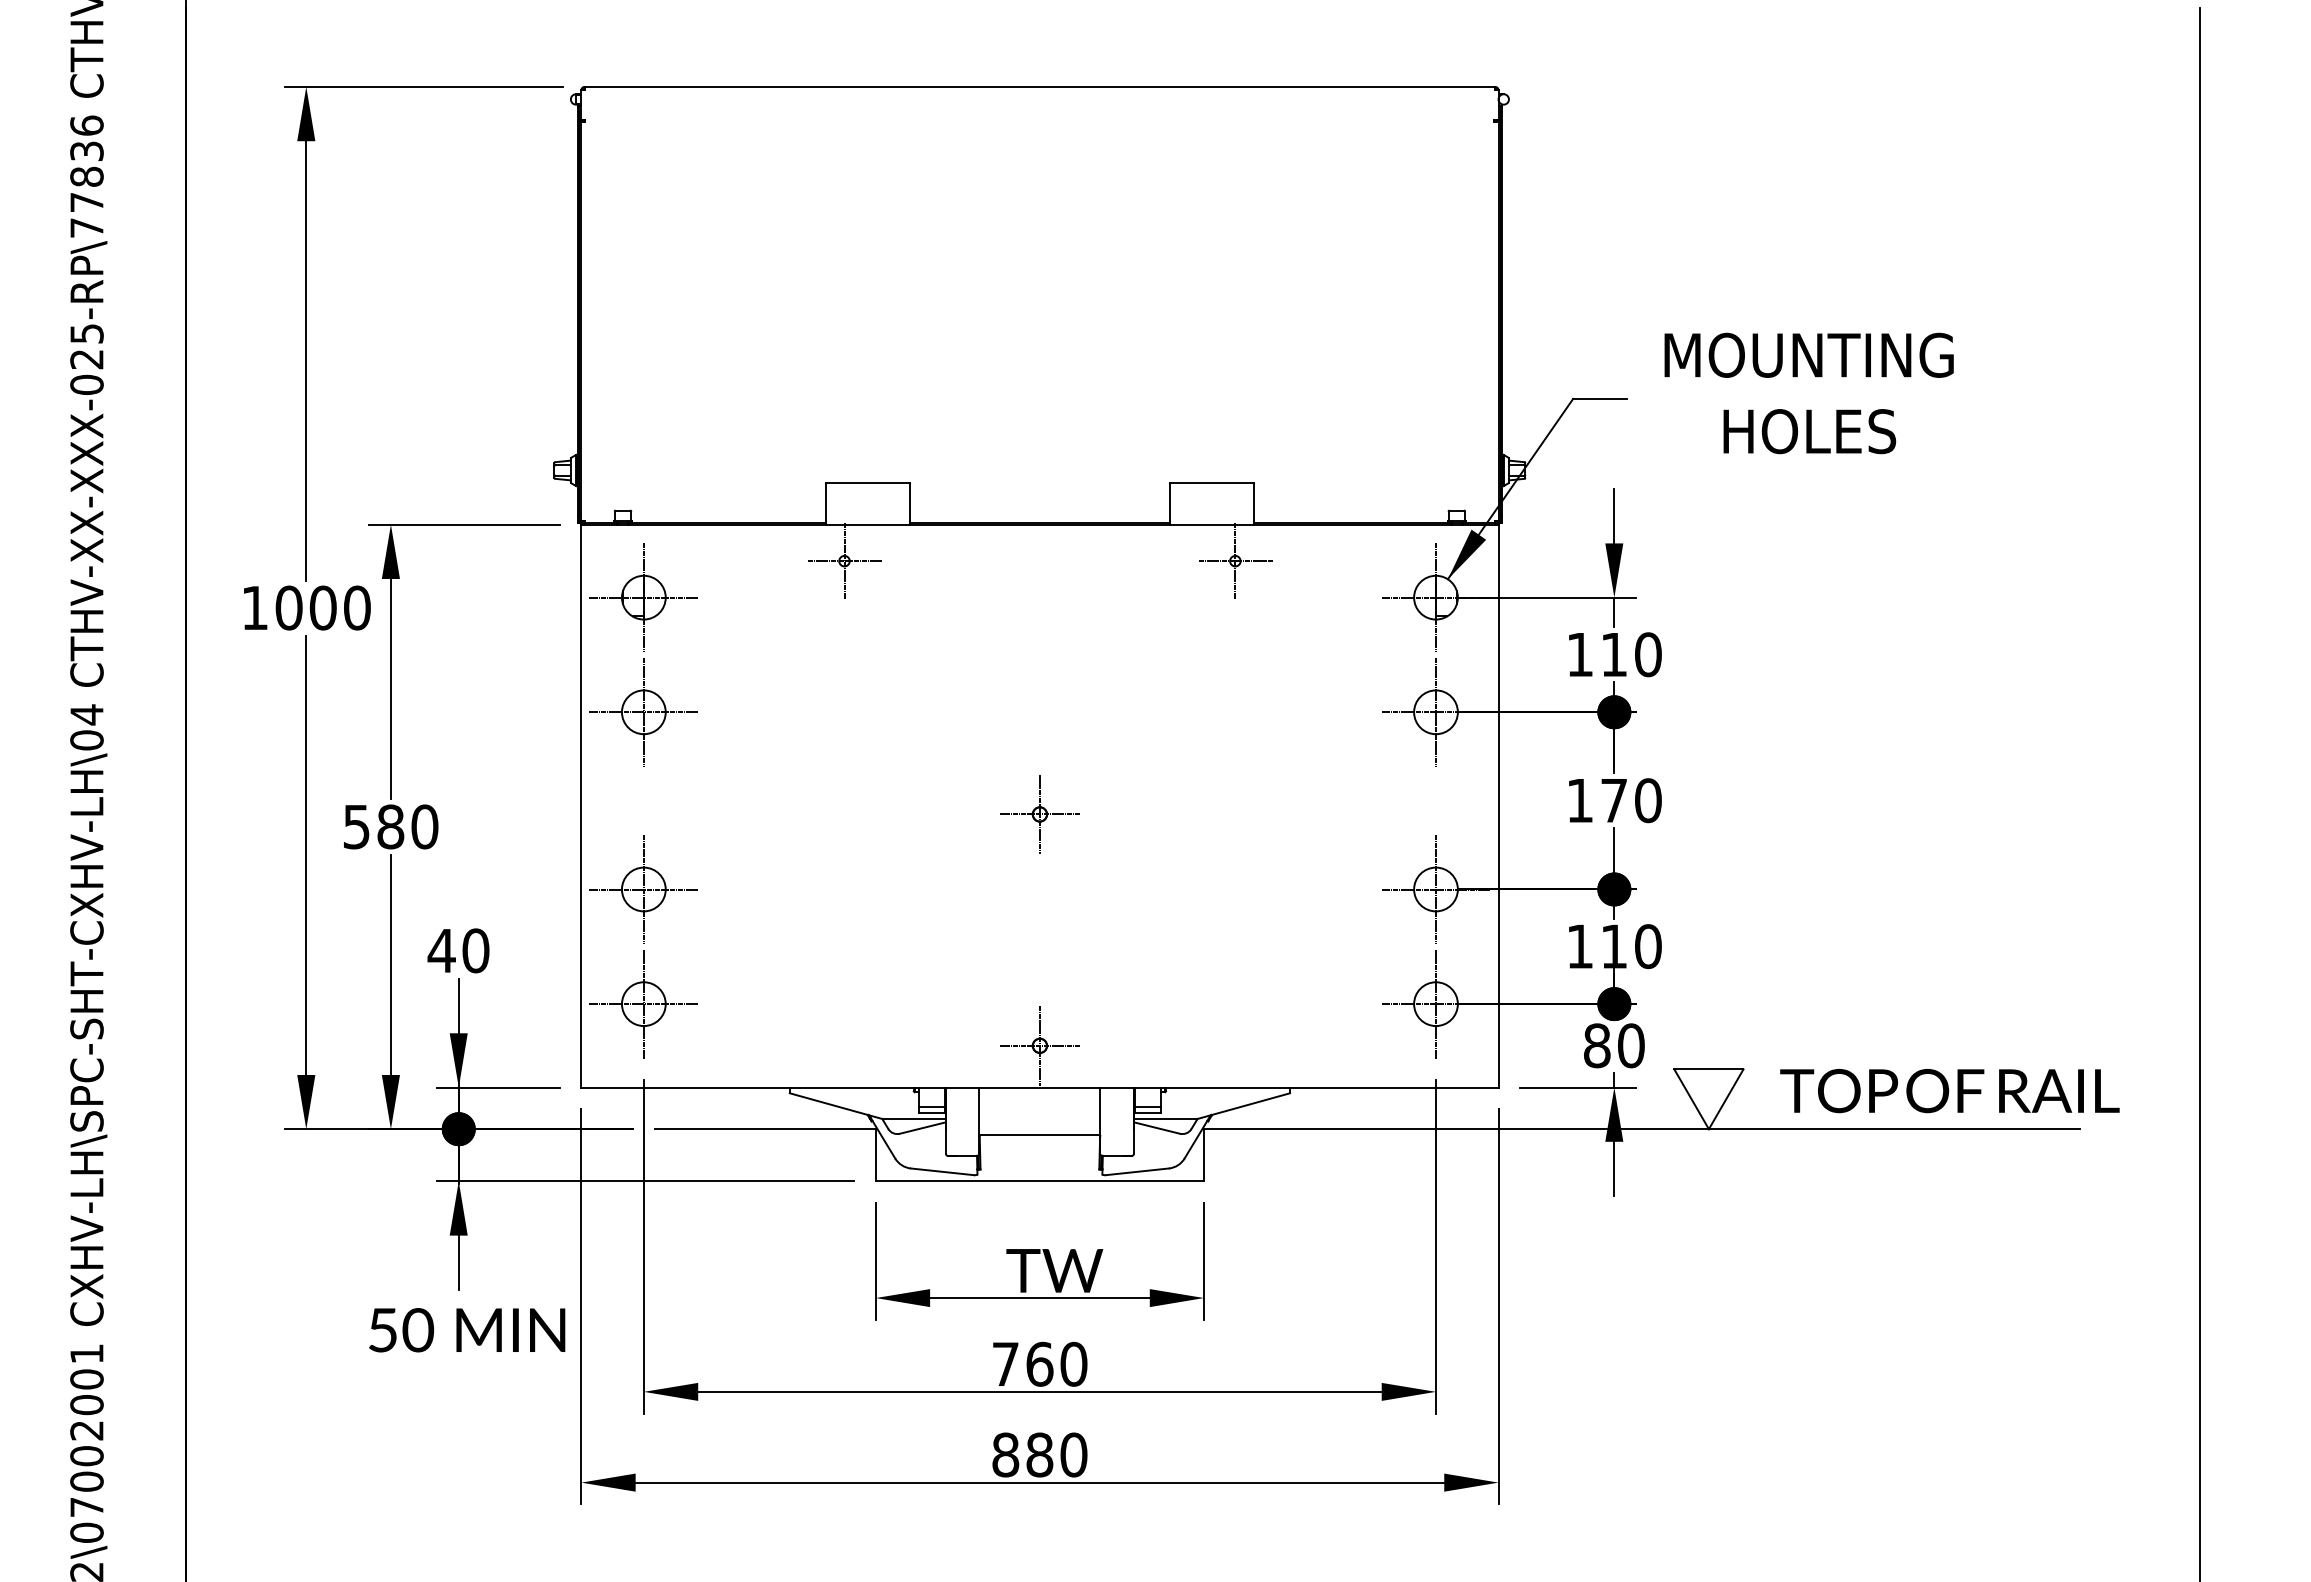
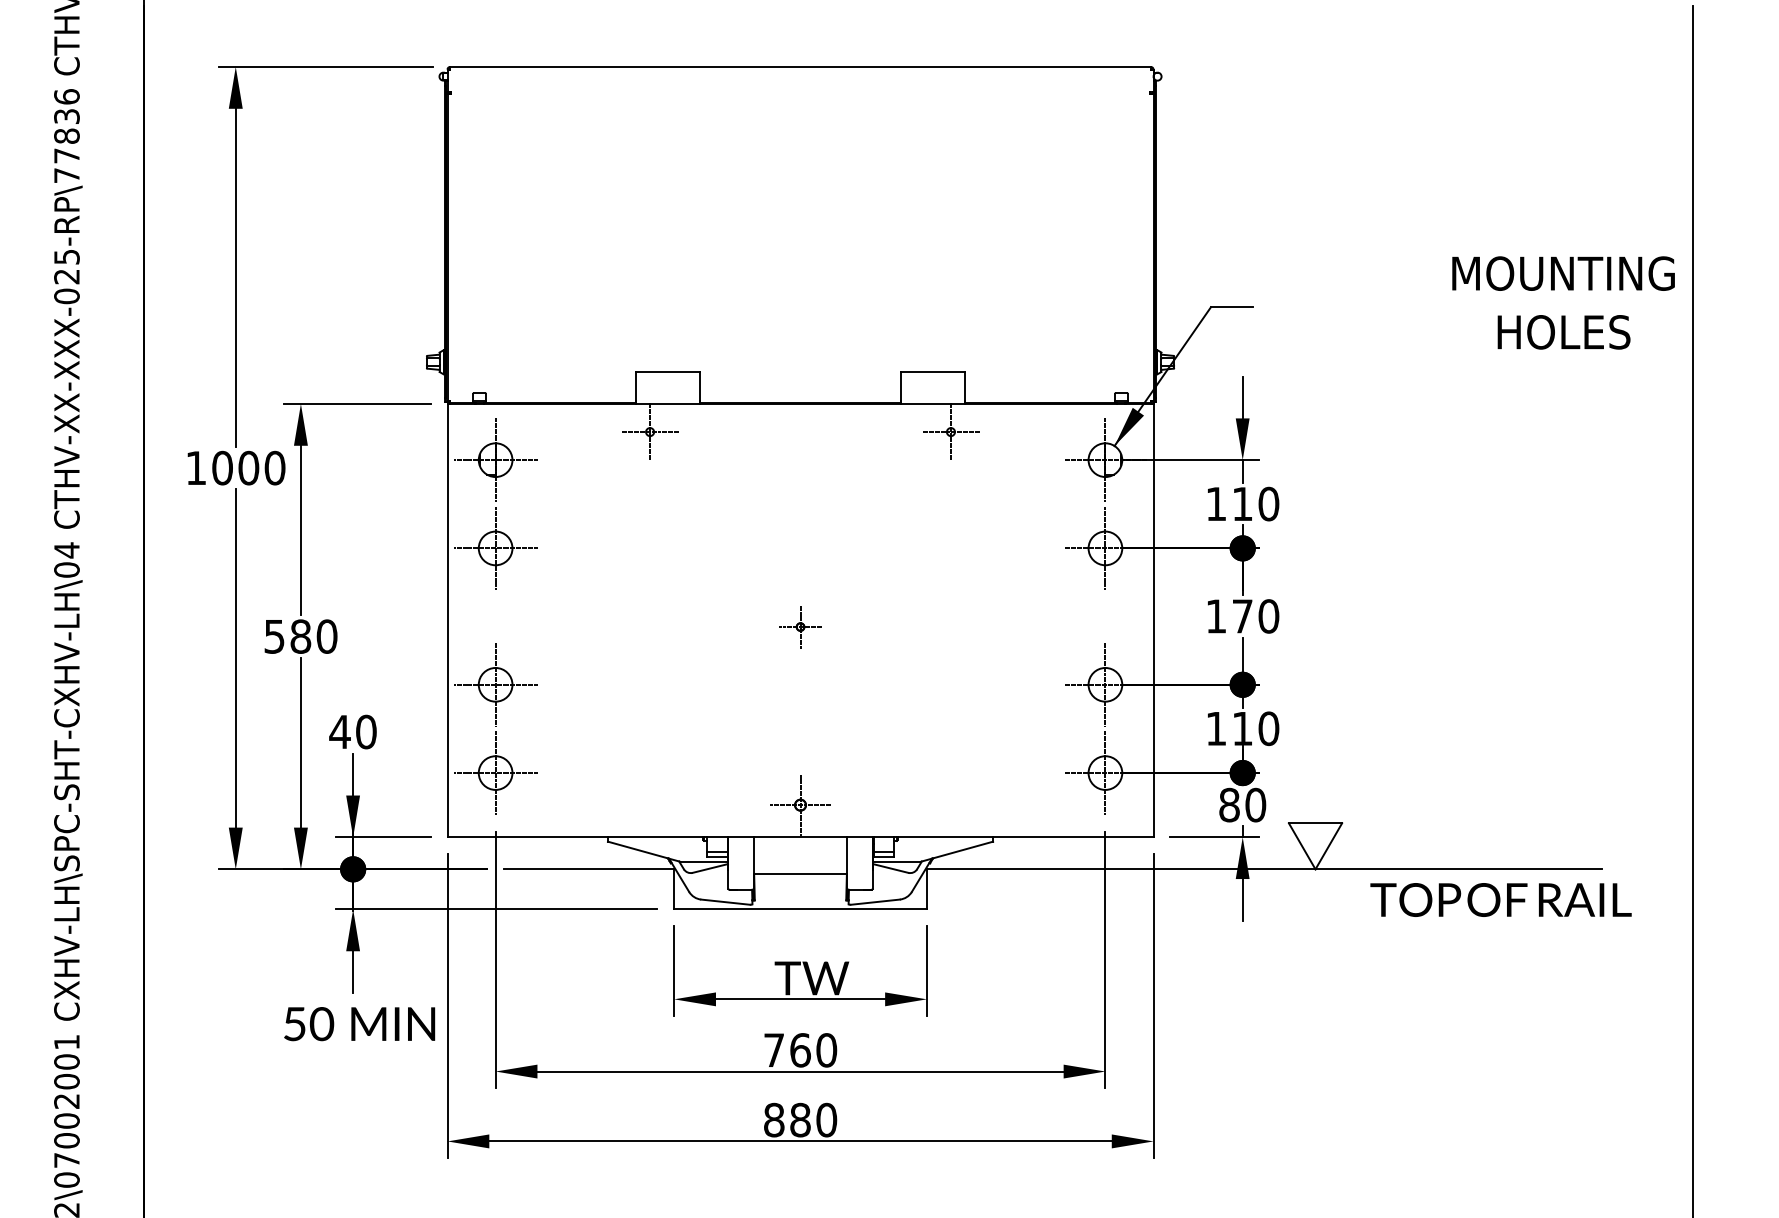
text: (1808, 393) -> (1563, 303), moved
part: (1039, 814) -> (800, 627), size x0.7
text: (1949, 1091) -> (1500, 900), moved

